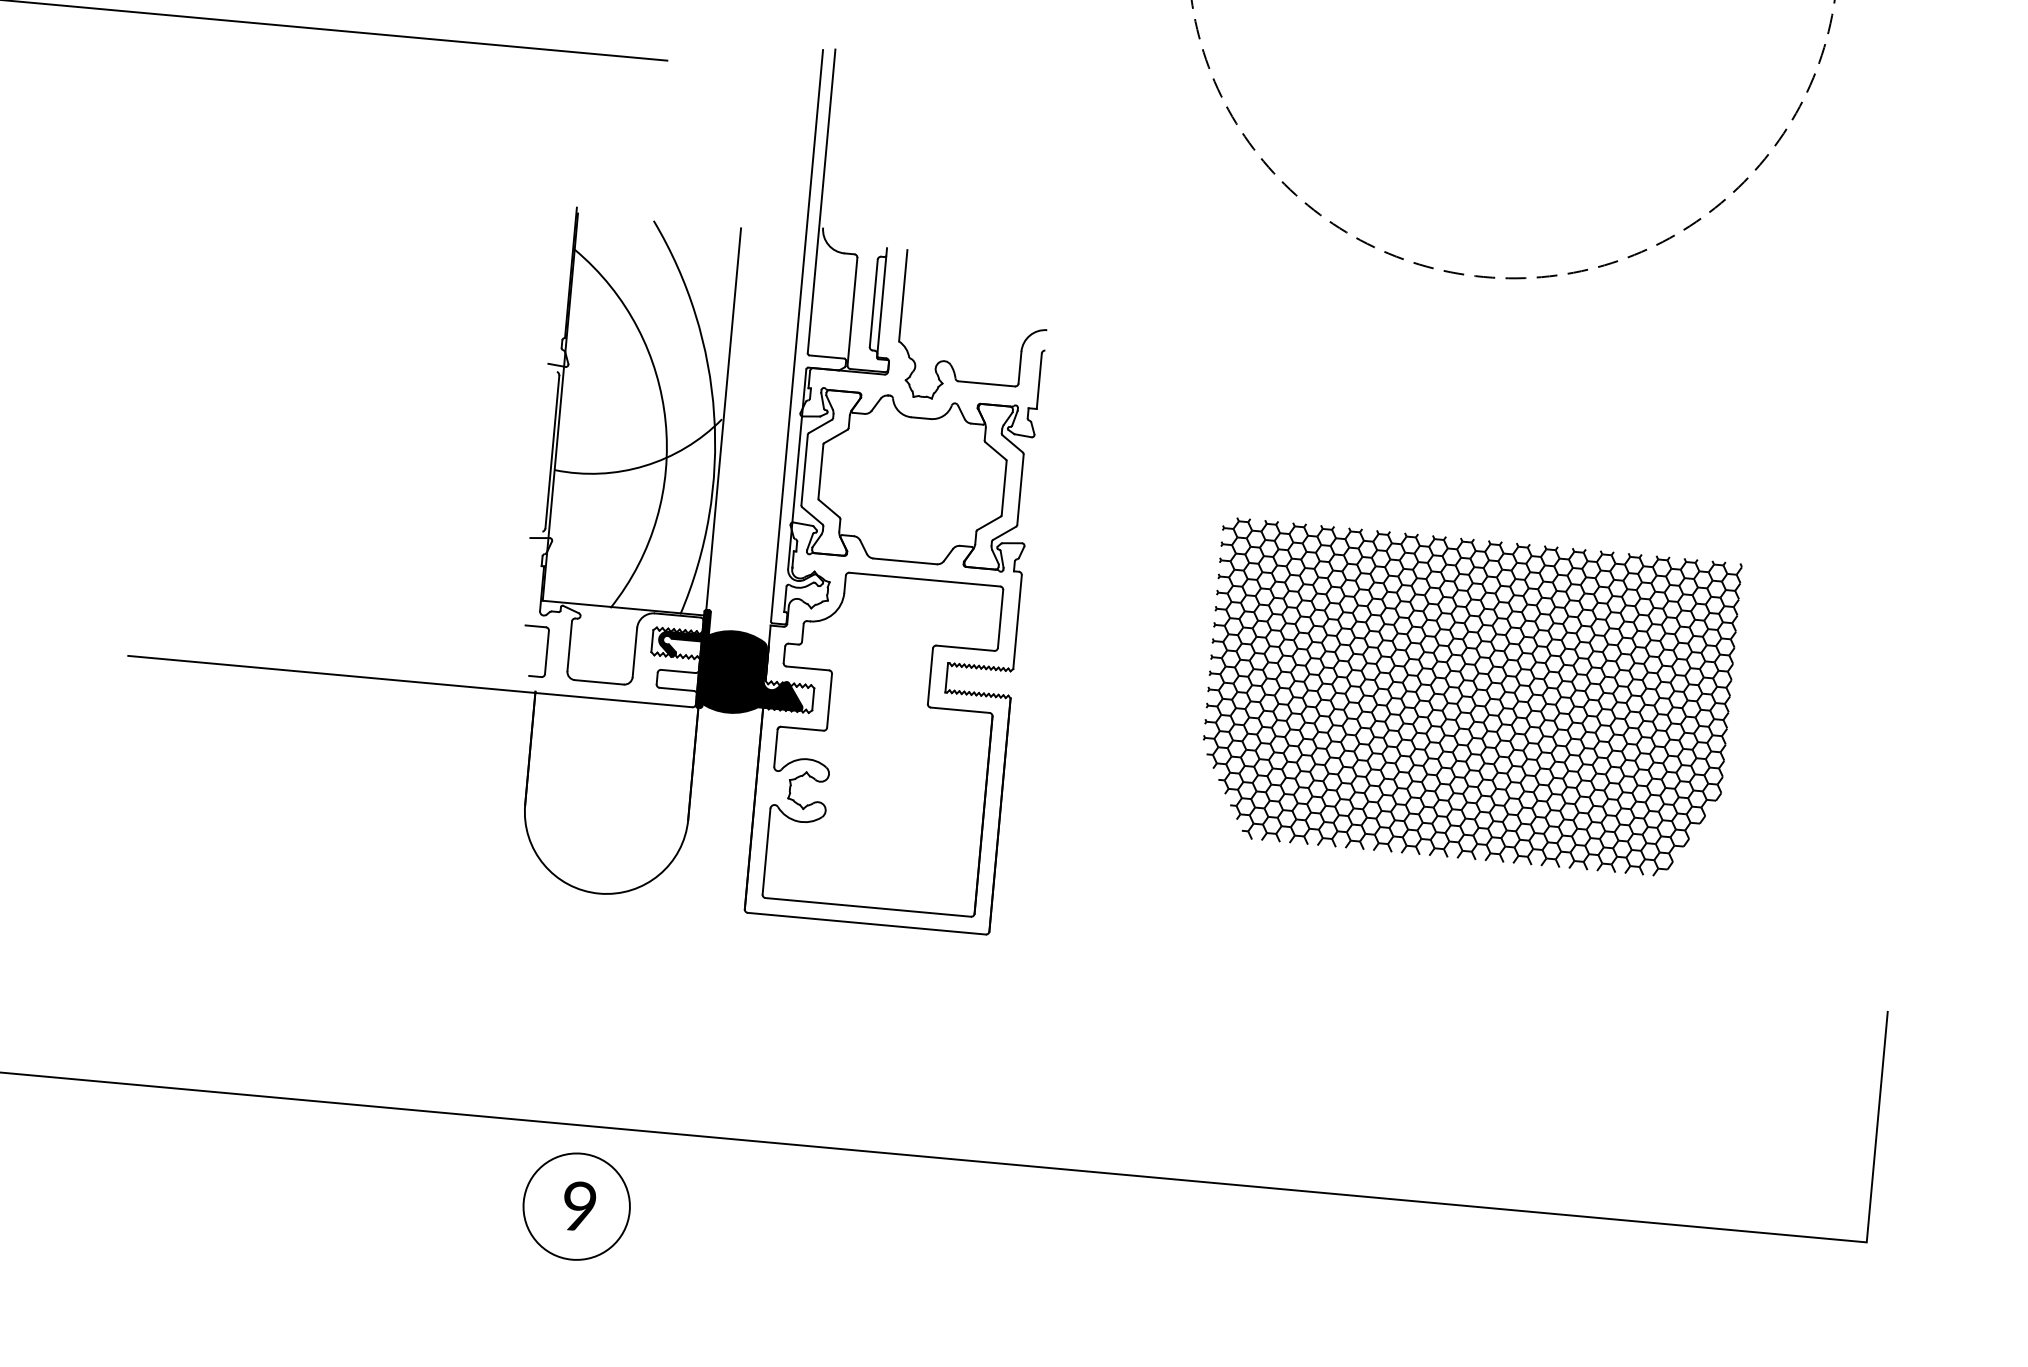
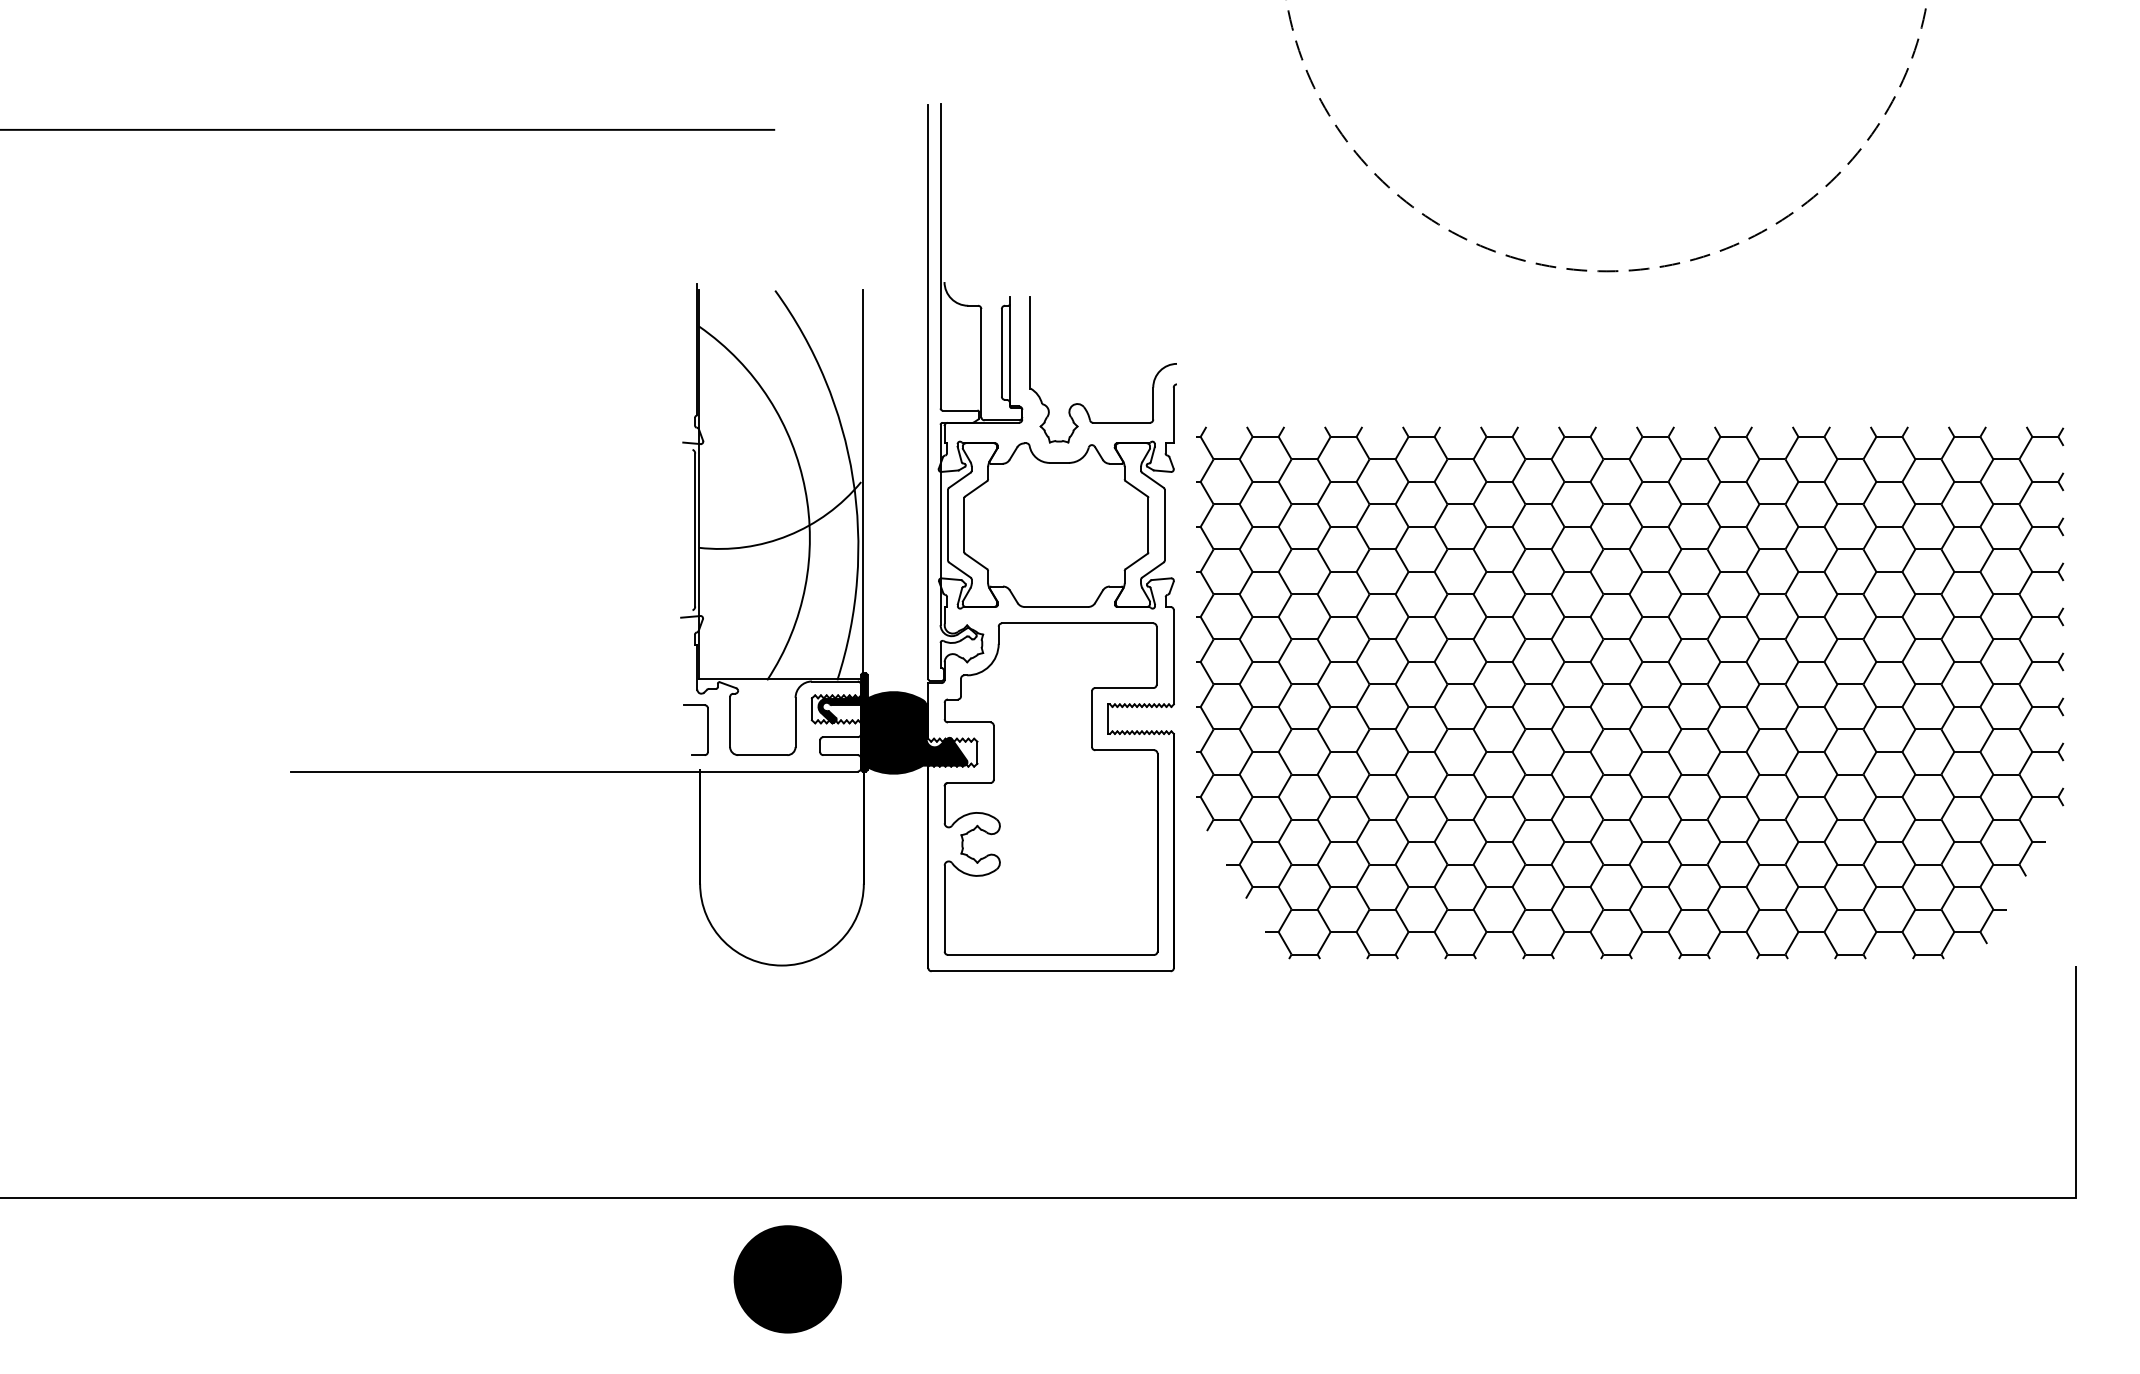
part: (1469, 698) -> (1630, 692), size x1.67
fill: (576, 1206) -> (787, 1279), added

